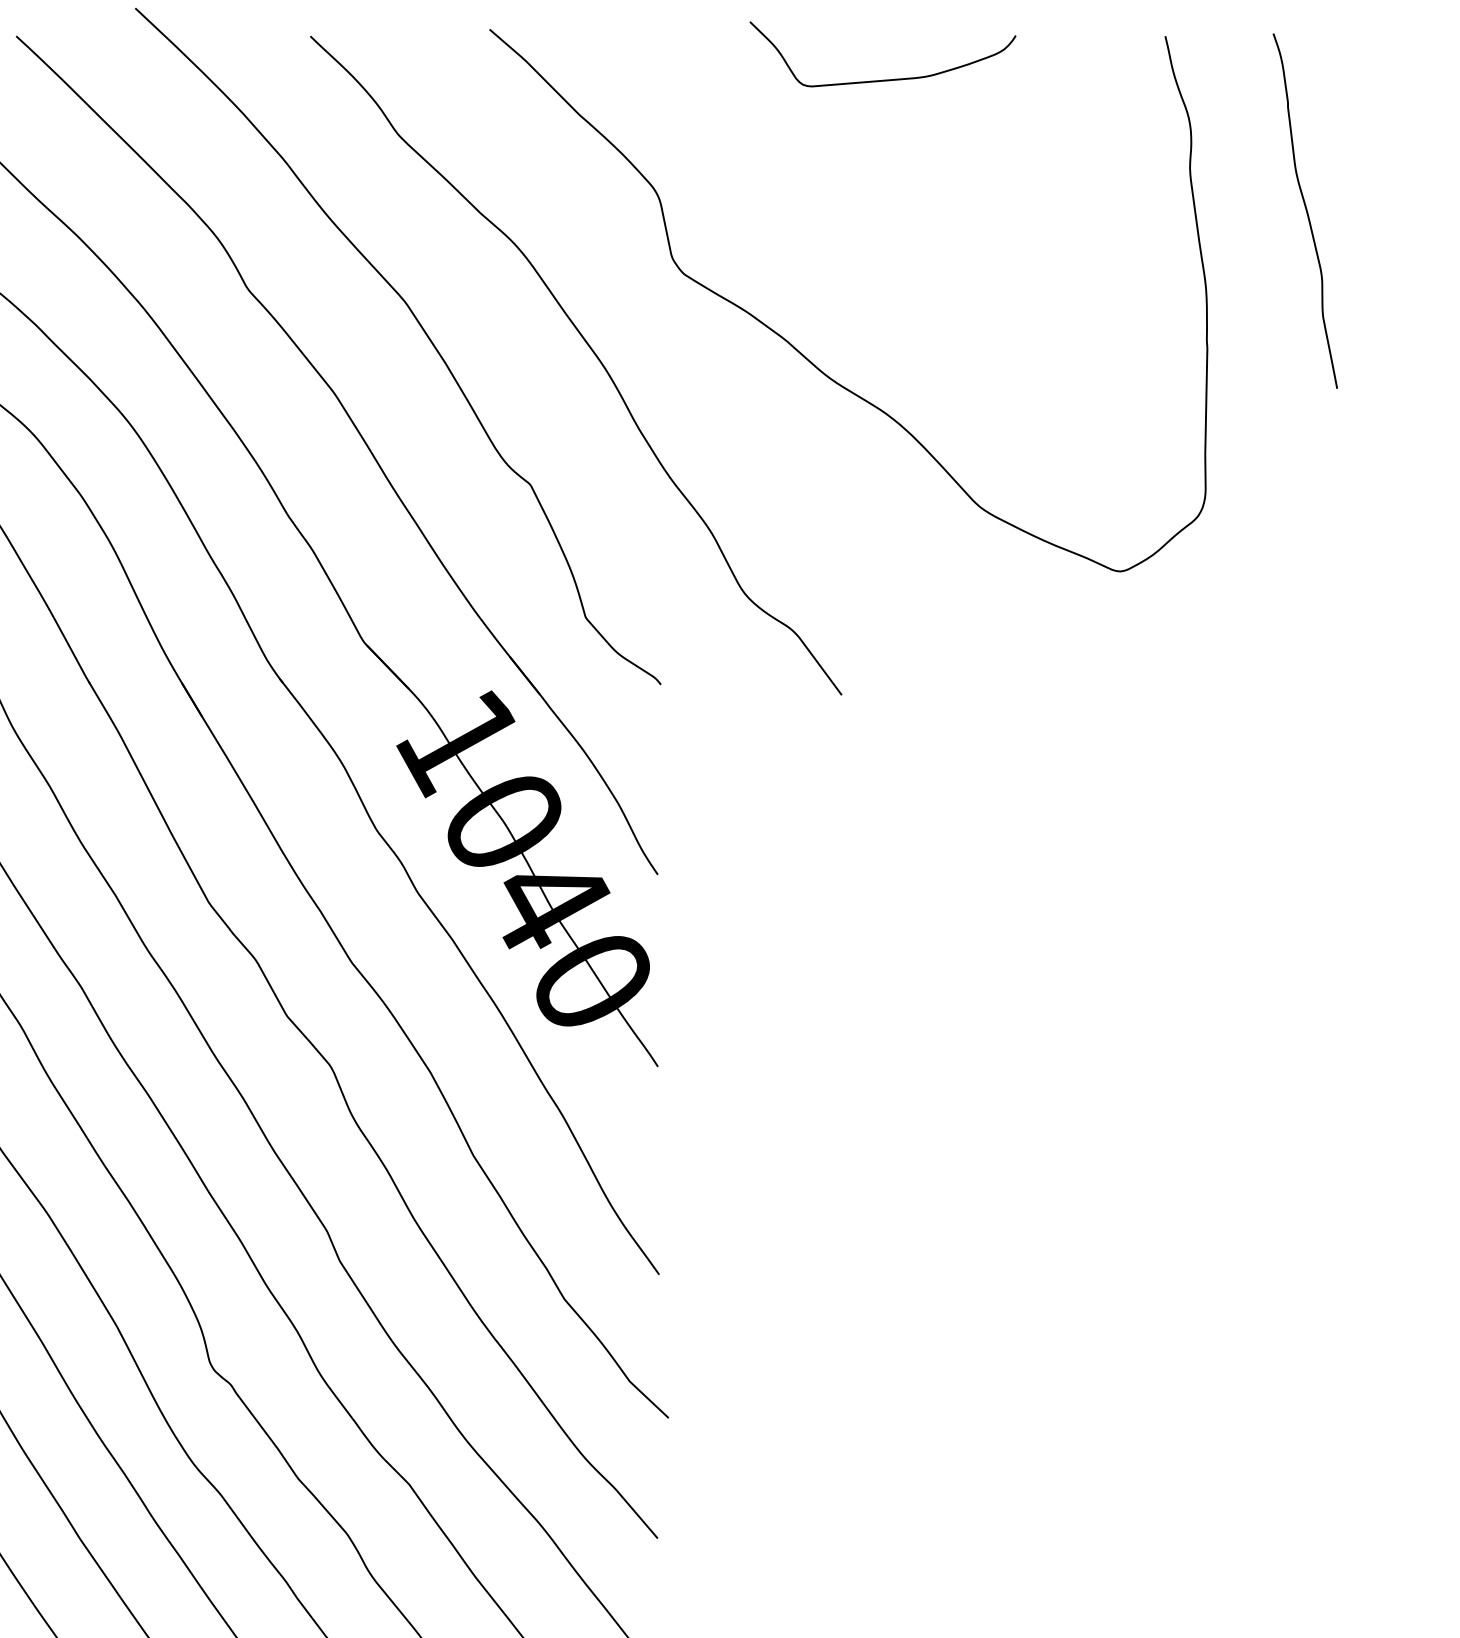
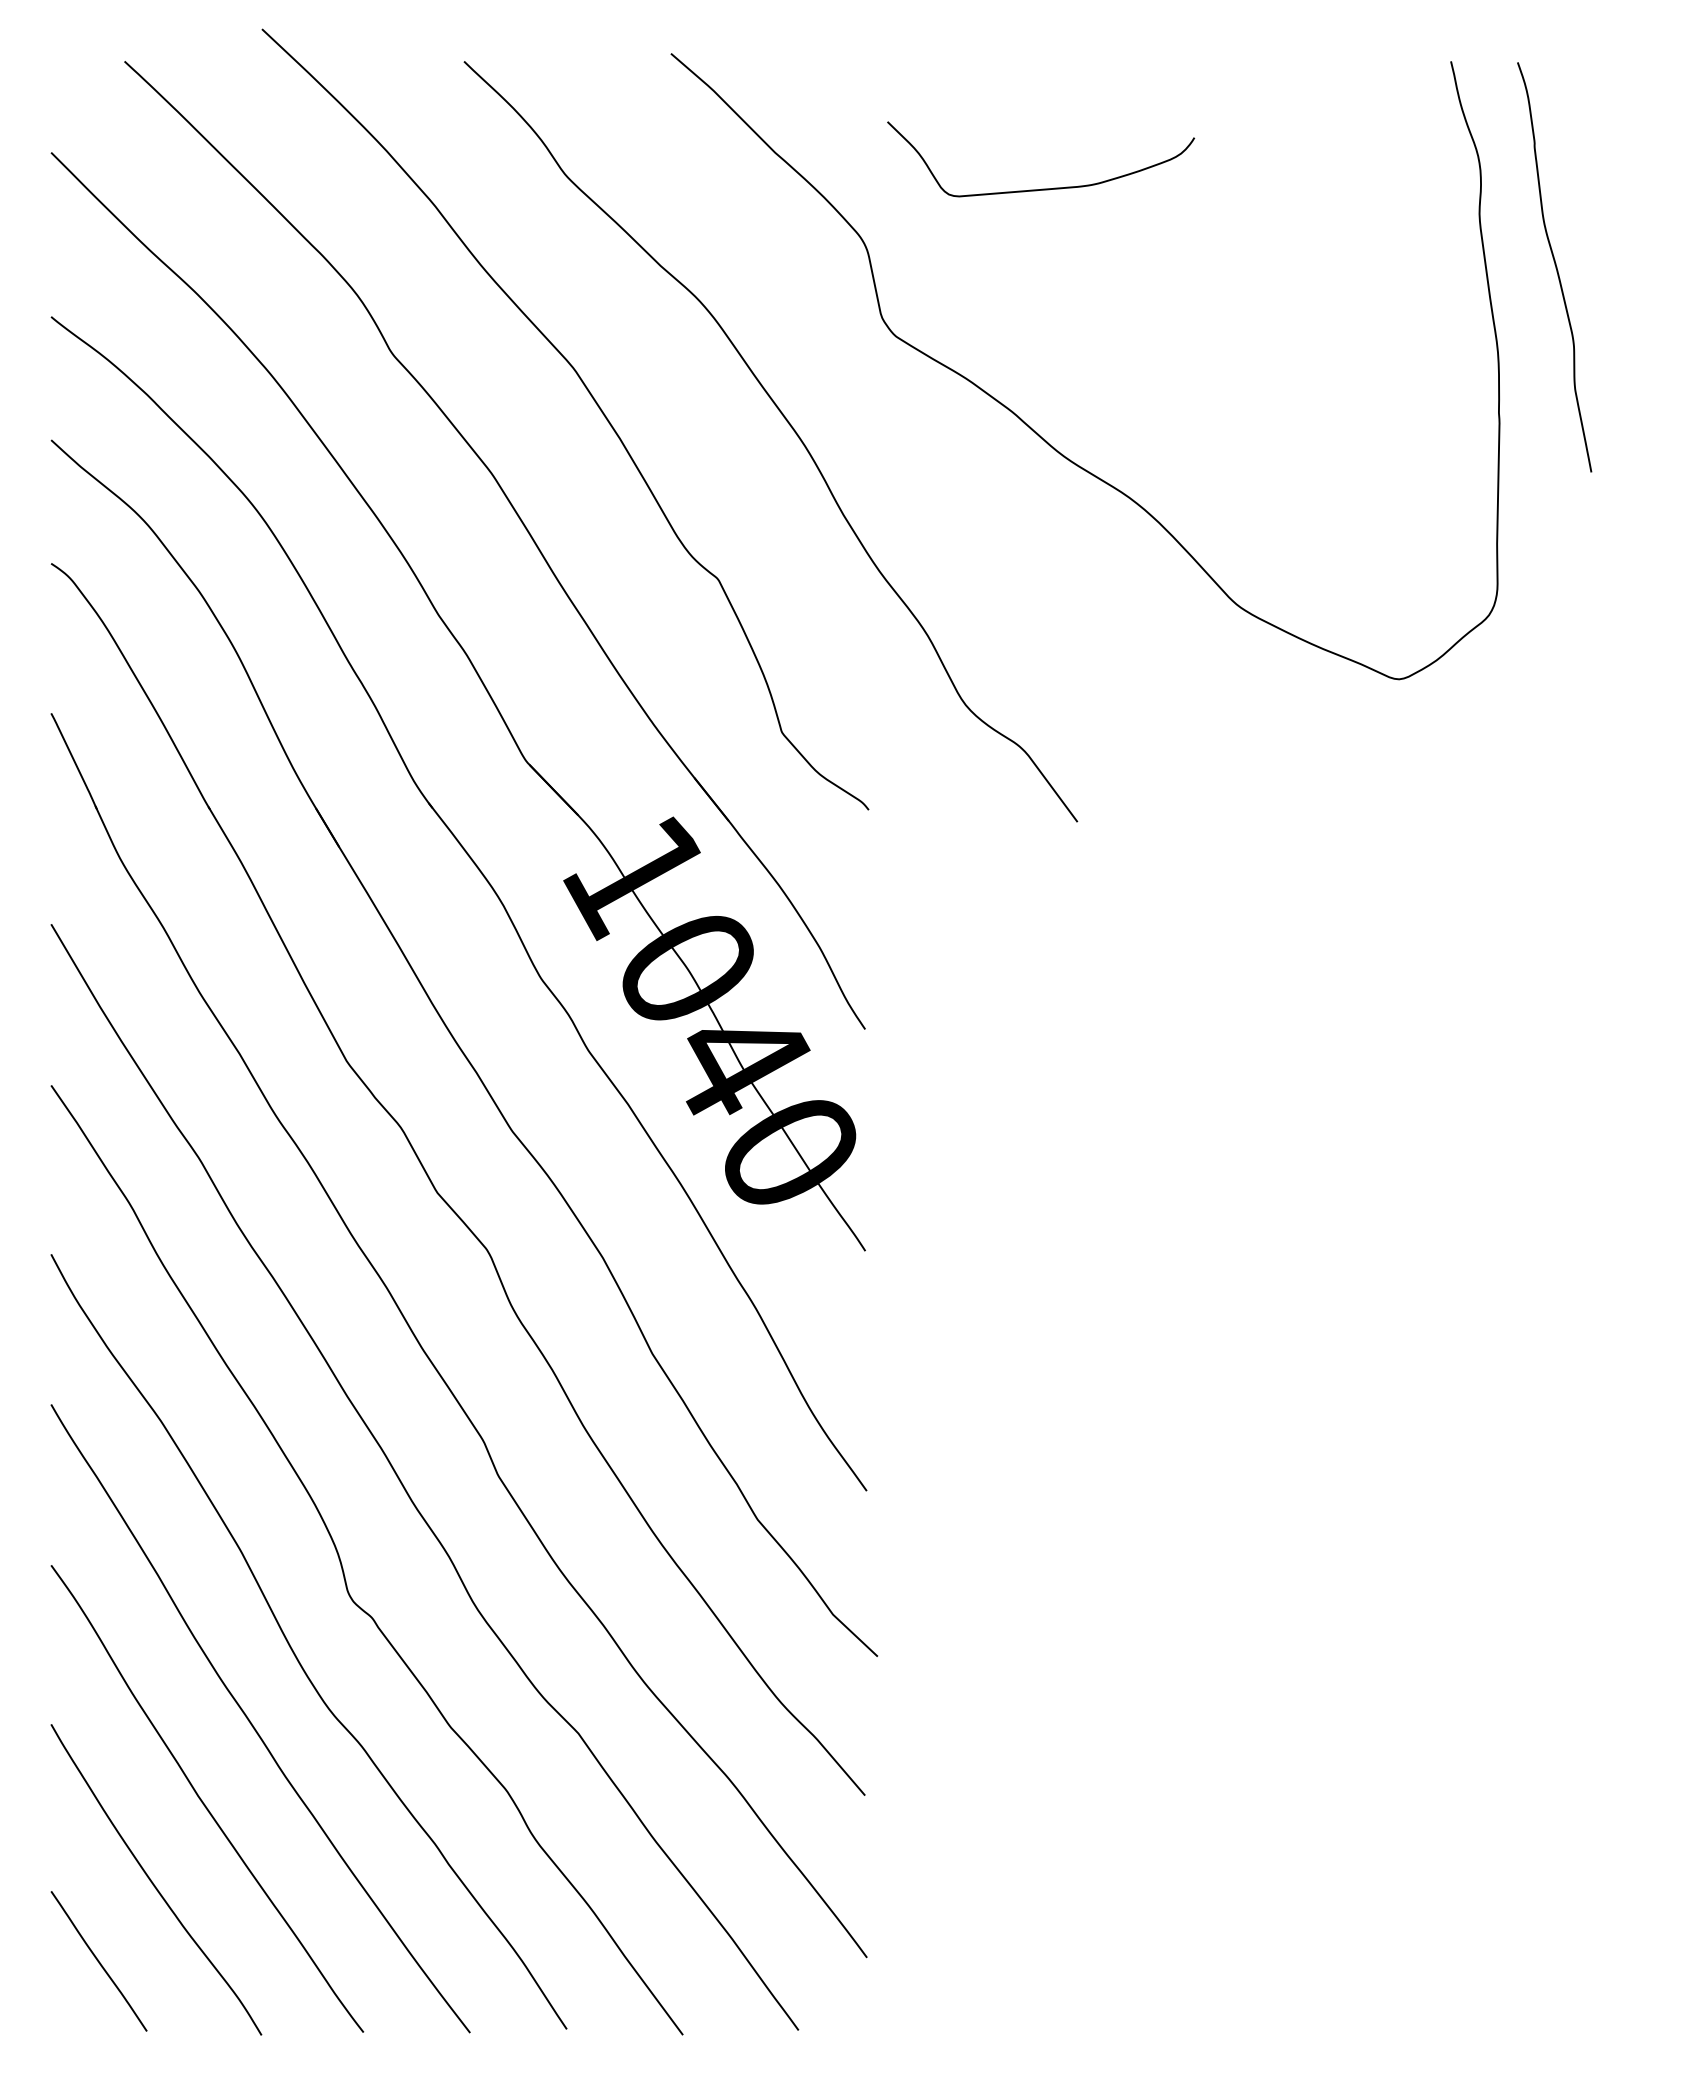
curve: (883, 79) -> (1041, 188), moved
curve: (1306, 211) -> (1555, 267), moved

